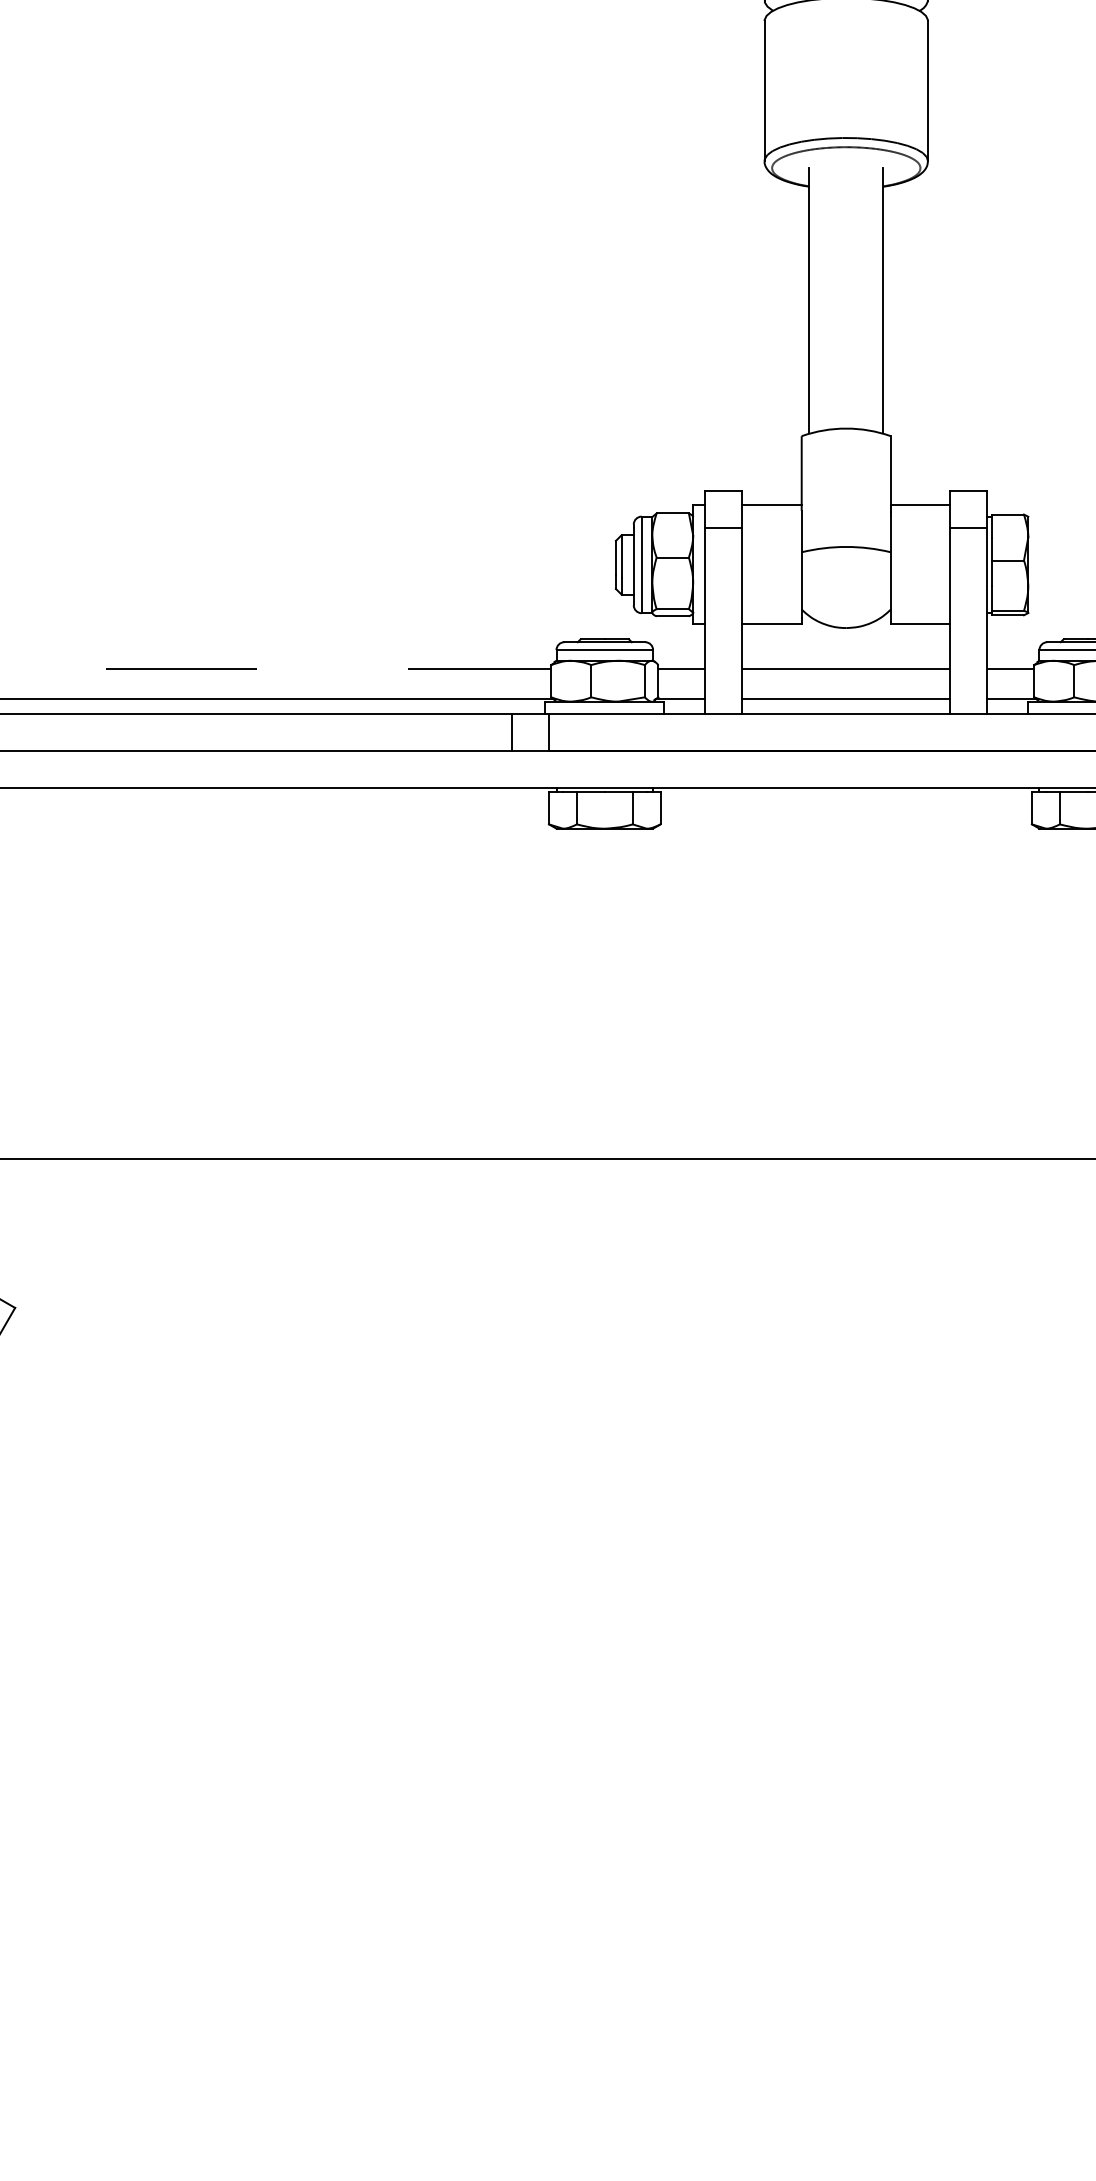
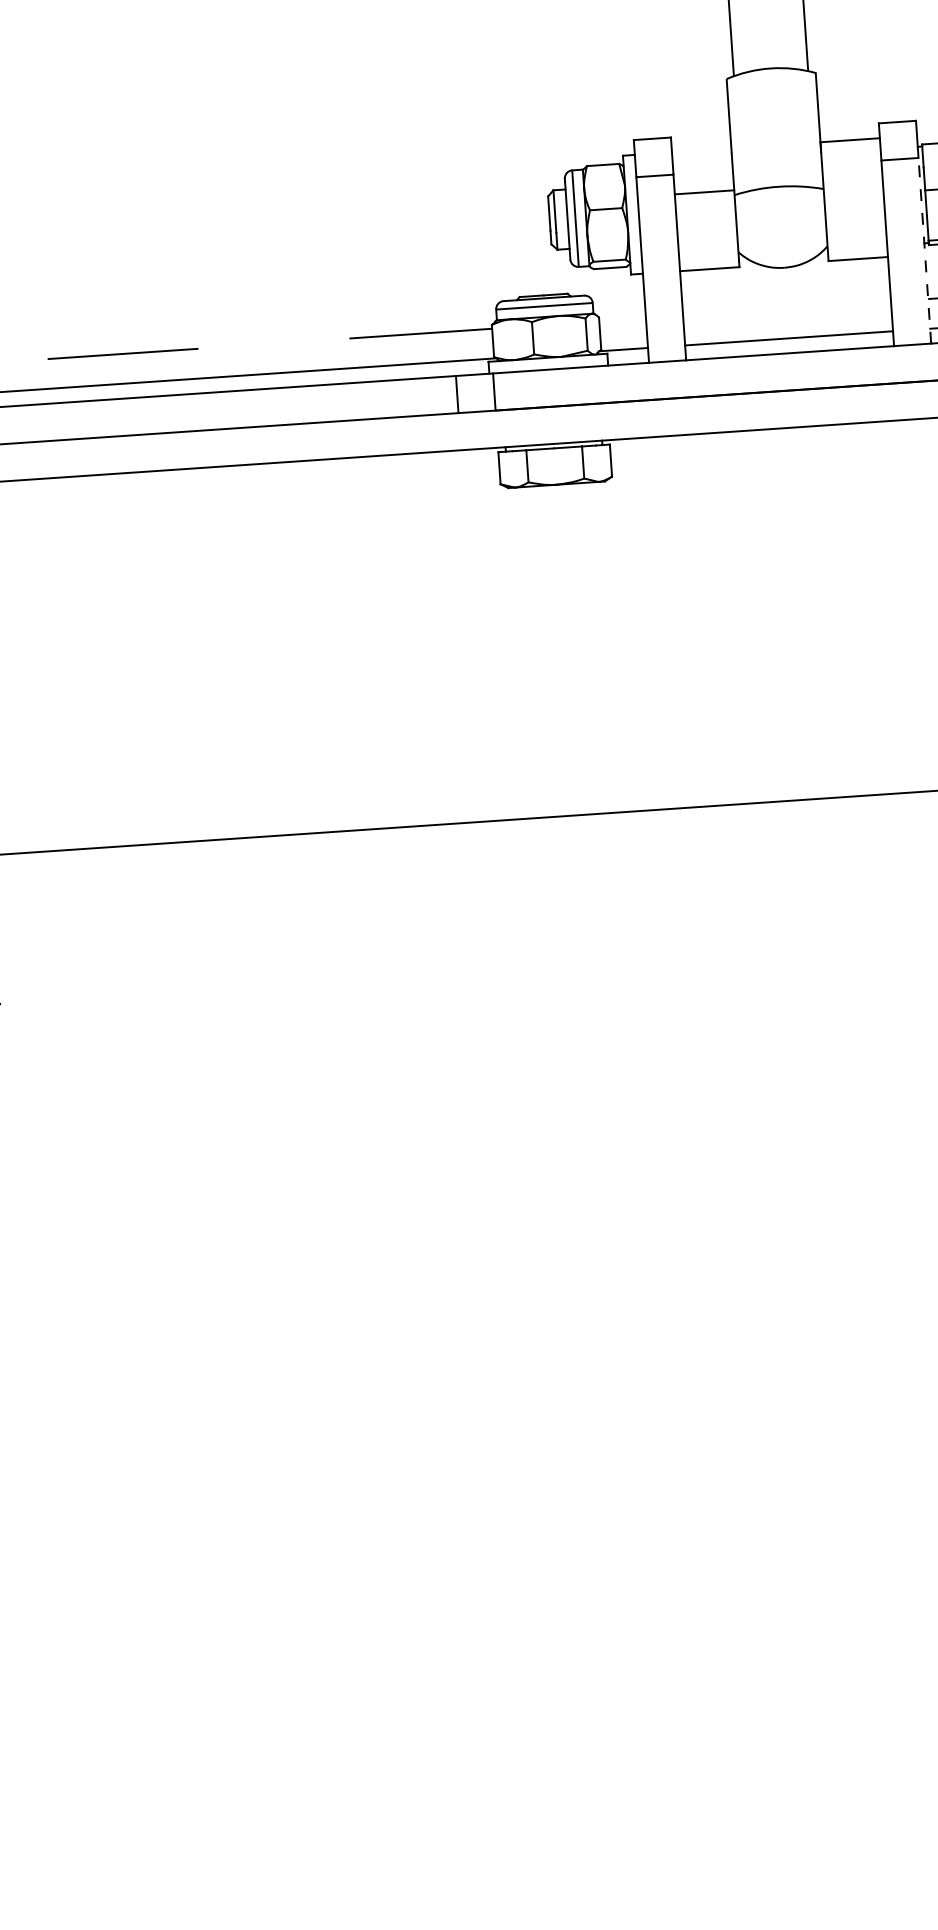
line: (771, 505) -> (704, 192), moved
line: (987, 620) -> (924, 250), solid -> dashed
line: (681, 668) -> (622, 319), removed
line: (846, 668) -> (787, 308), removed

